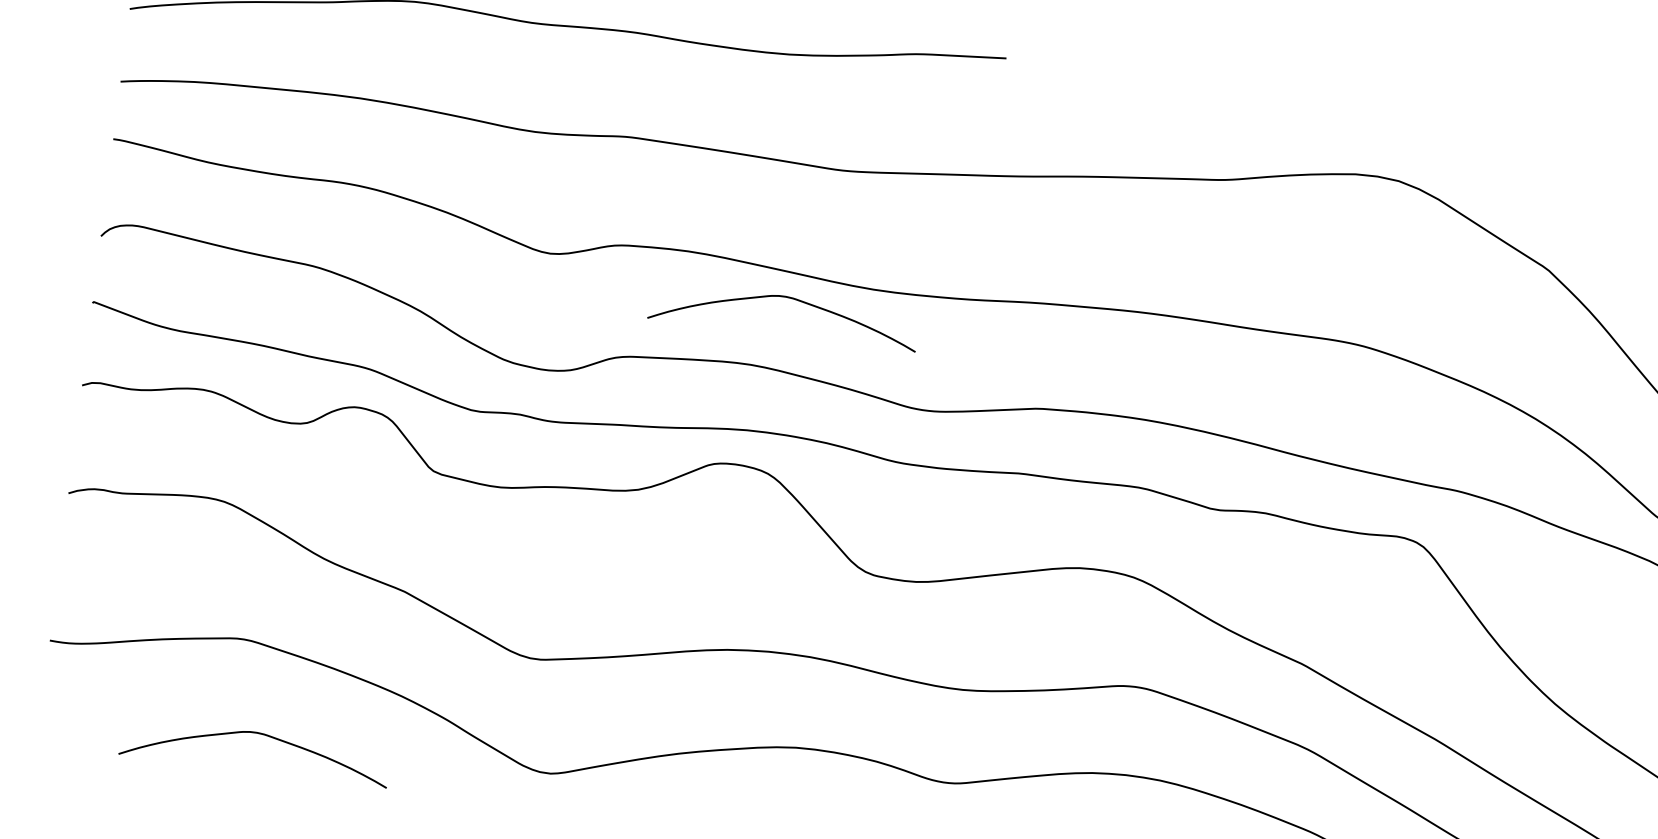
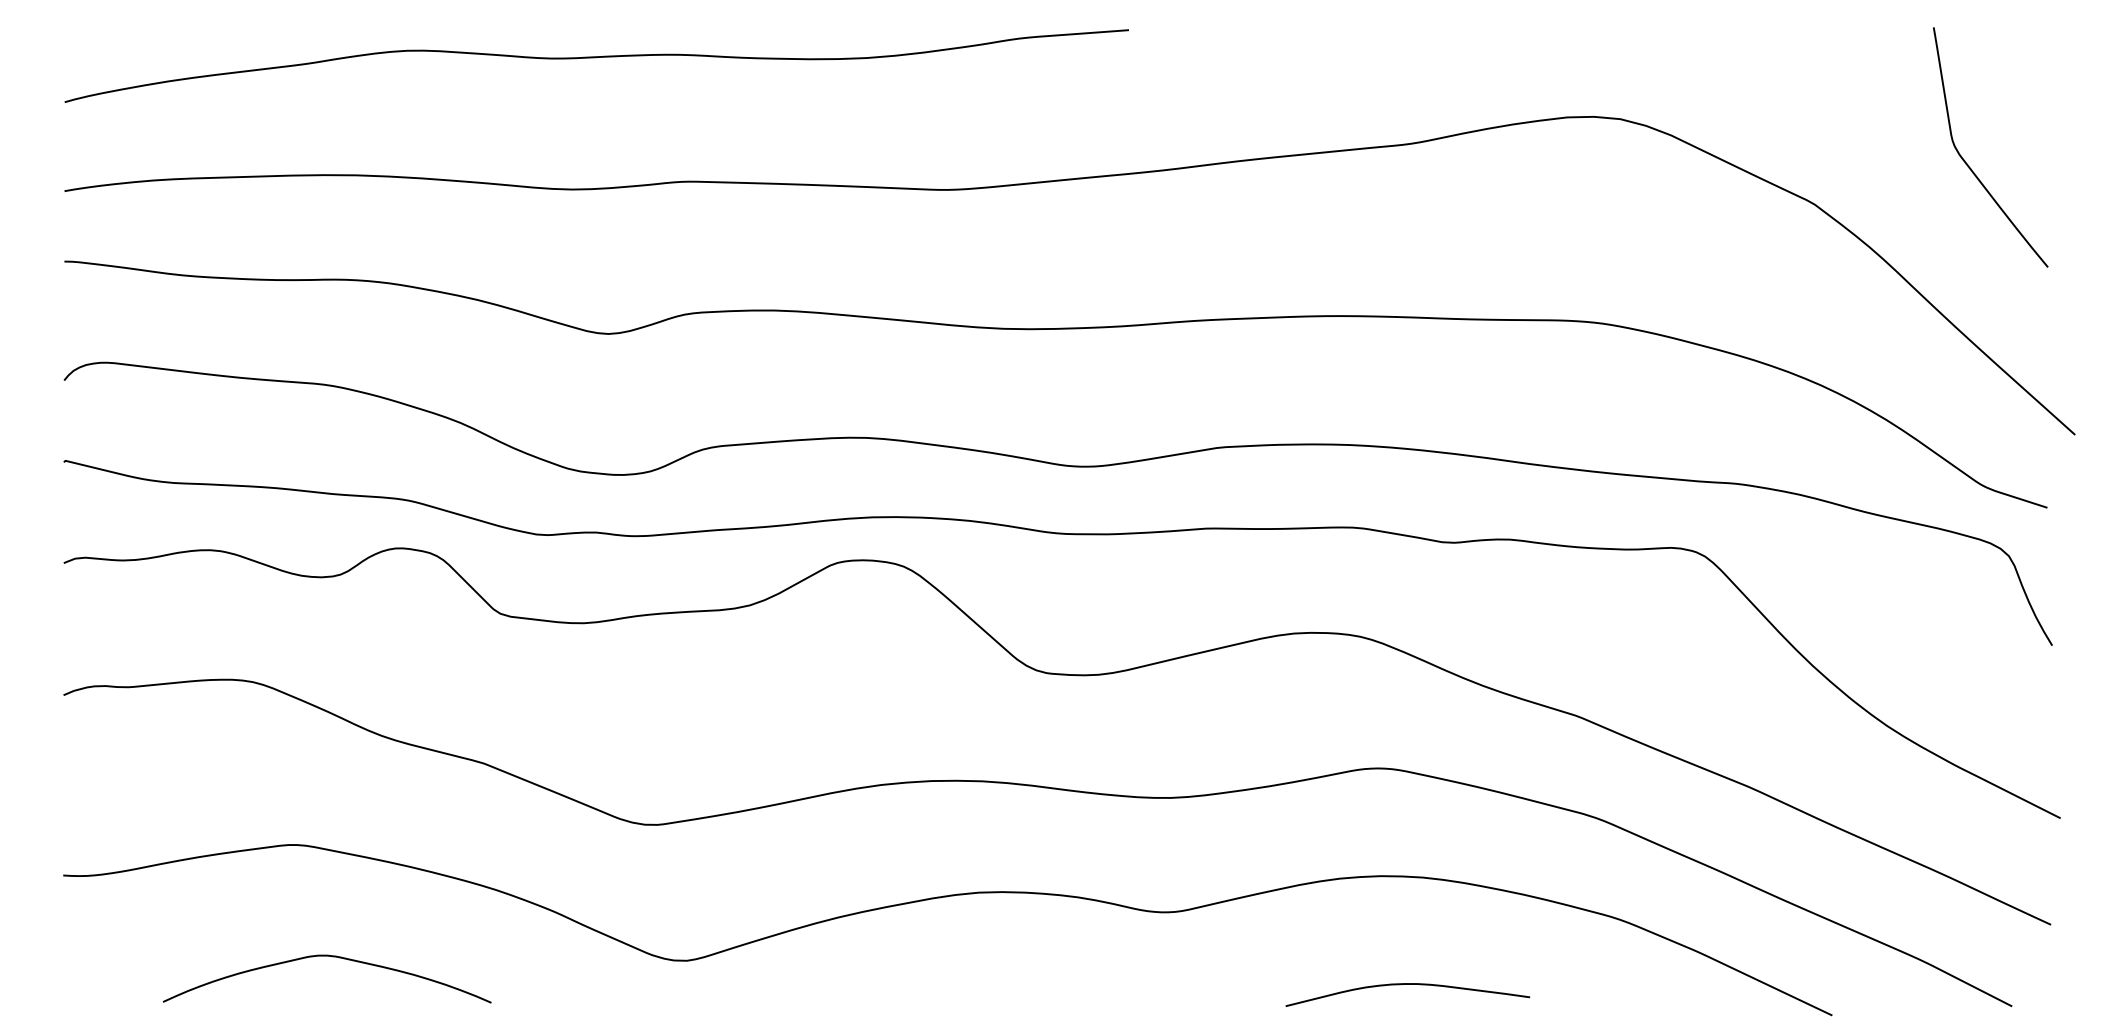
curve: (790, 298) -> (904, 352), removed

